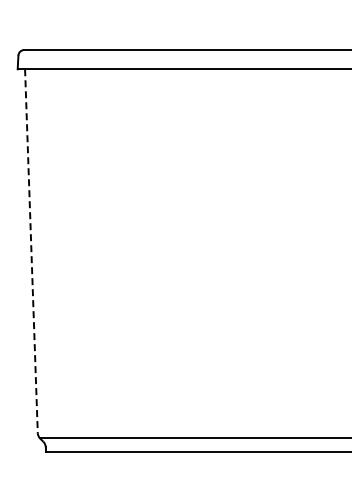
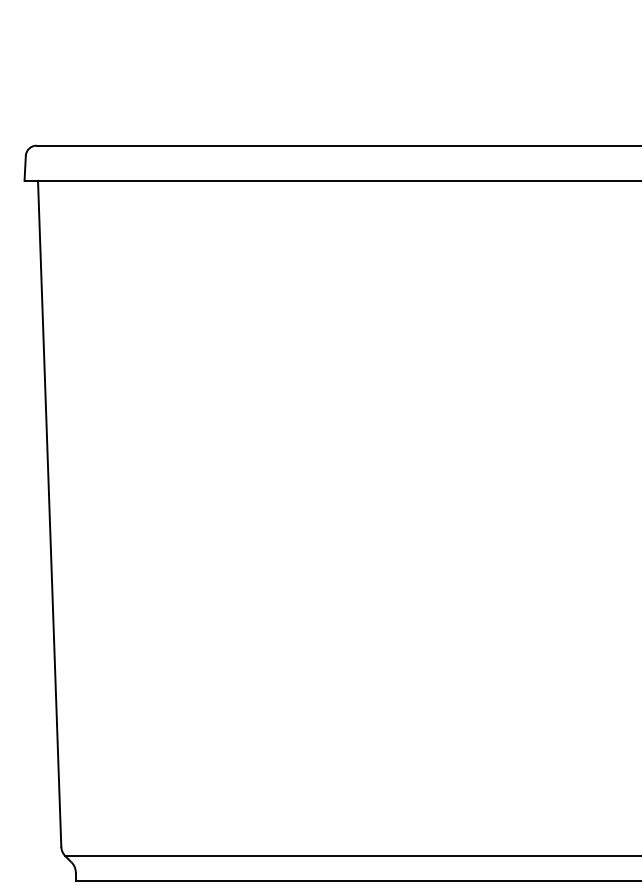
line: (31, 251) -> (49, 514), dashed -> solid

